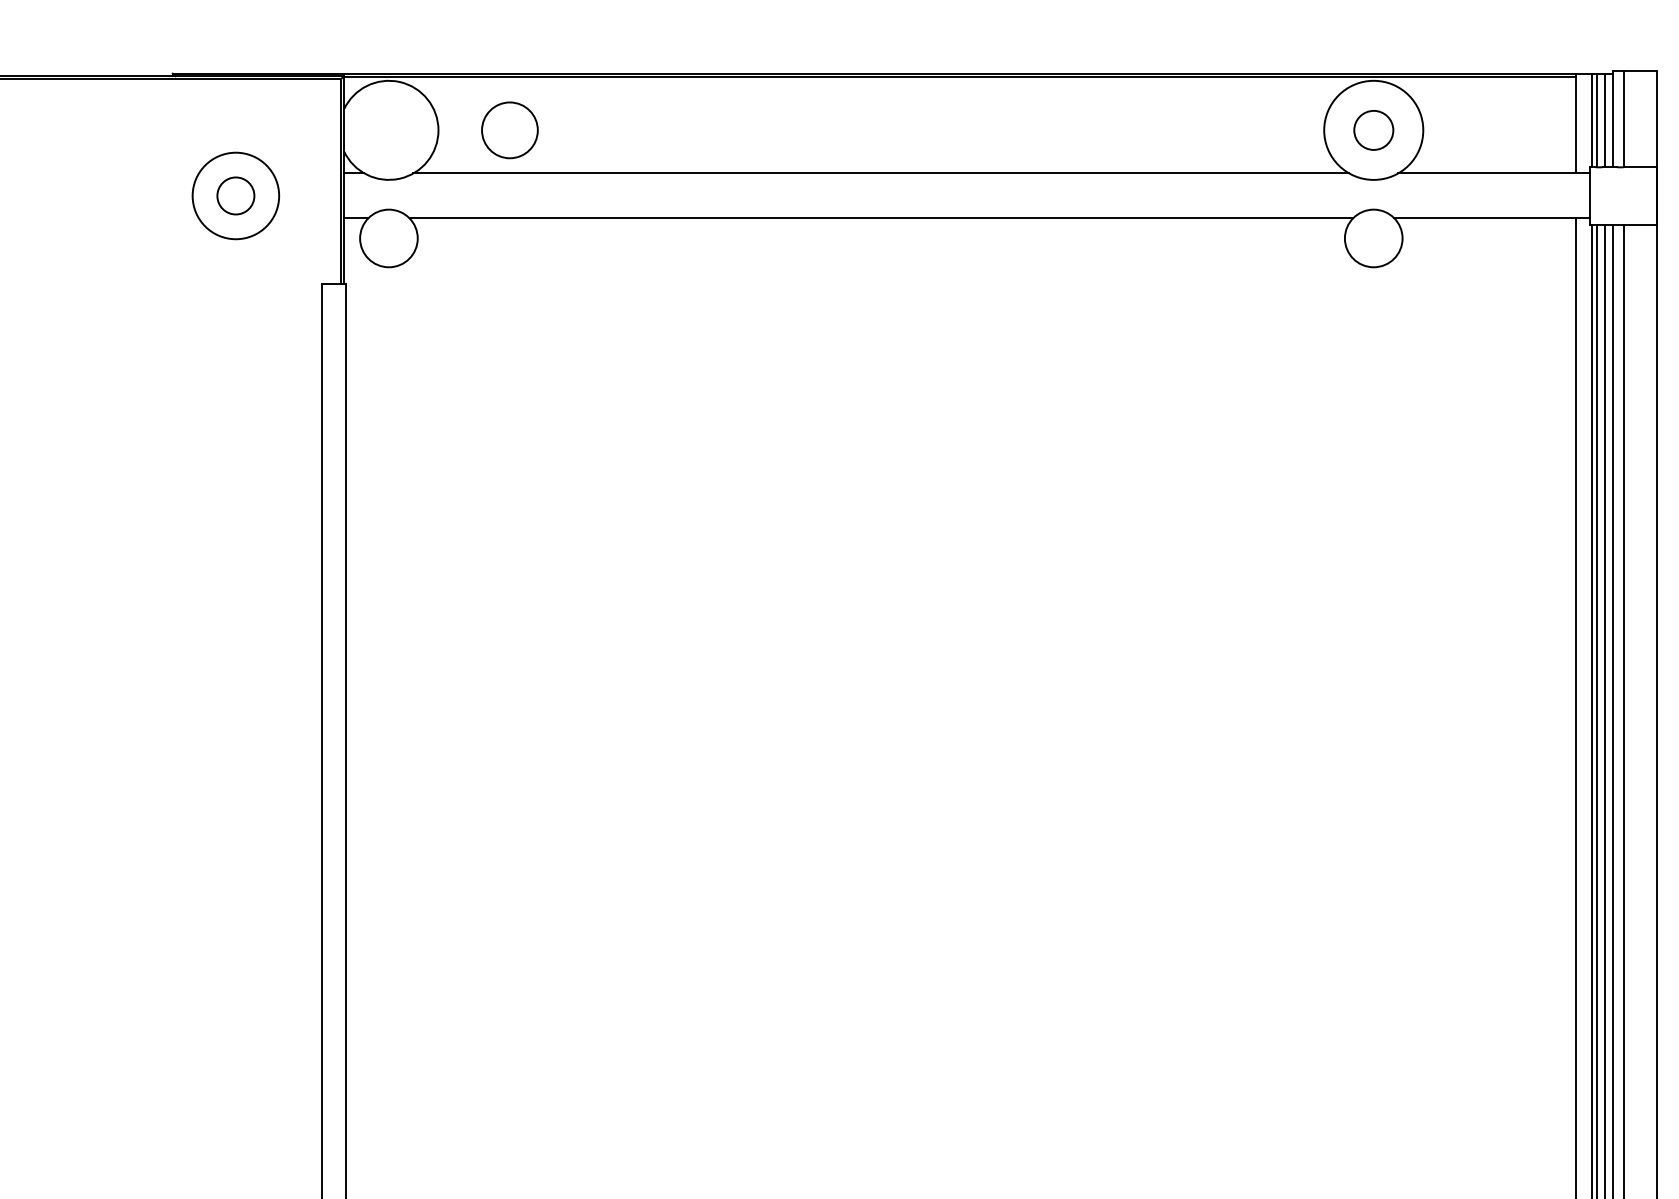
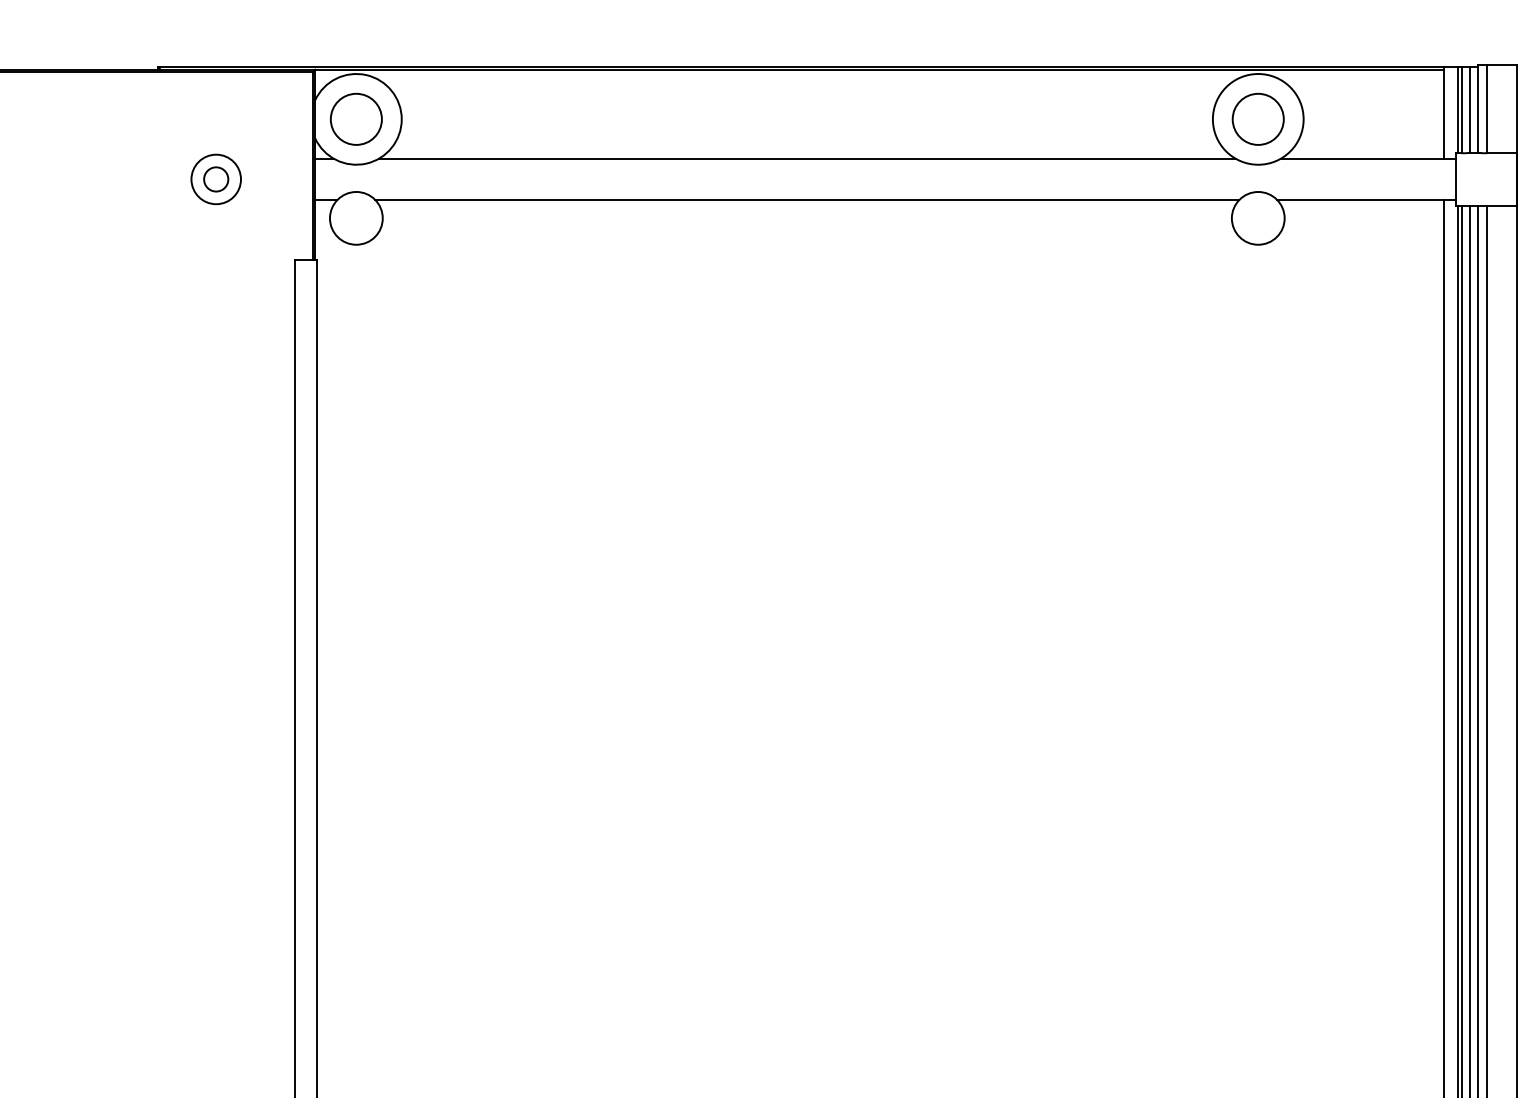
circle: (509, 130) -> (355, 119), moved
circle: (1373, 130) -> (1258, 119), size x1.43
circle: (235, 195) -> (215, 179), size x0.62
circle: (235, 195) -> (215, 179), size x0.71

